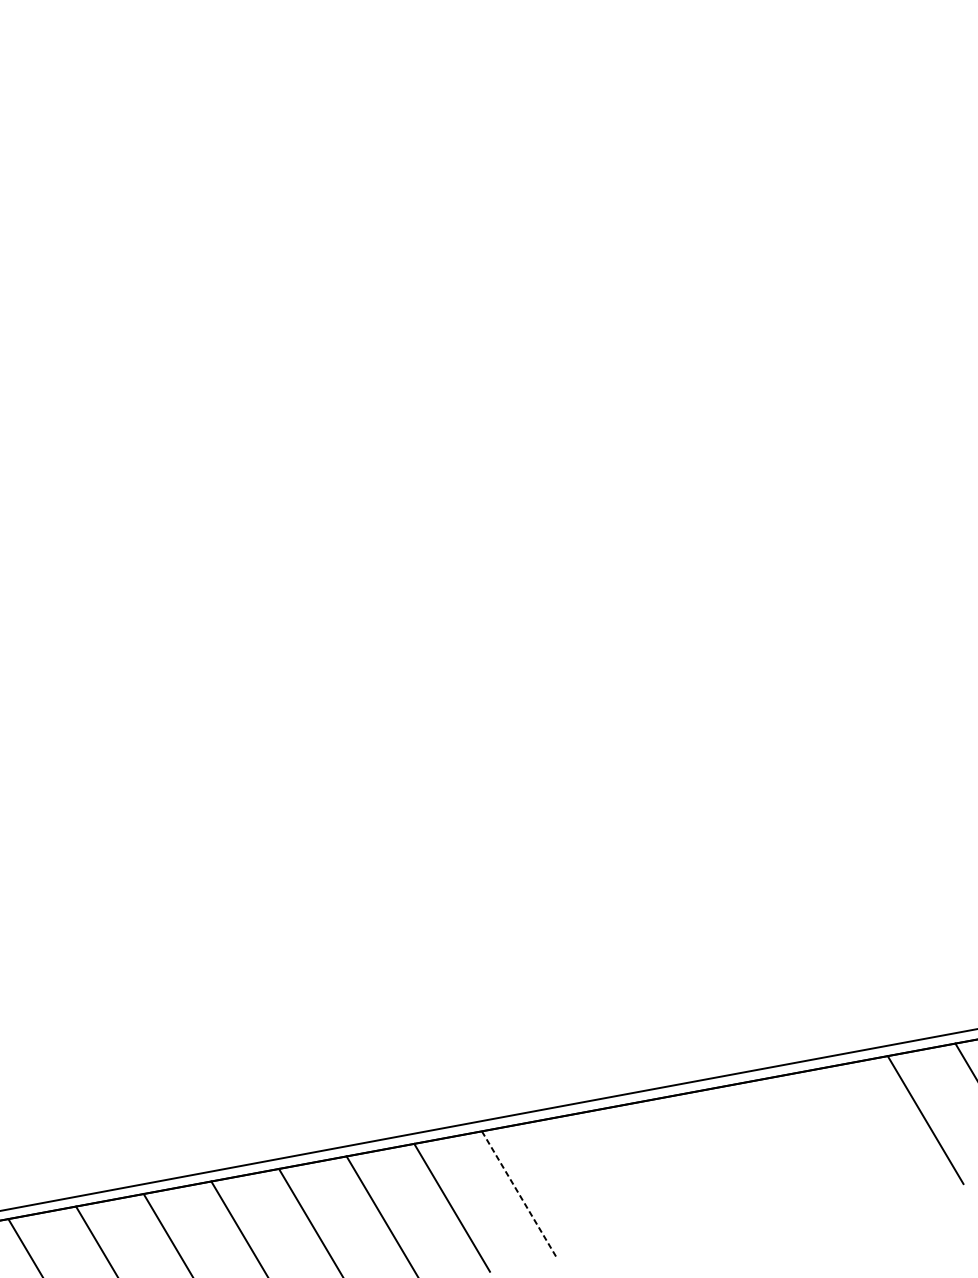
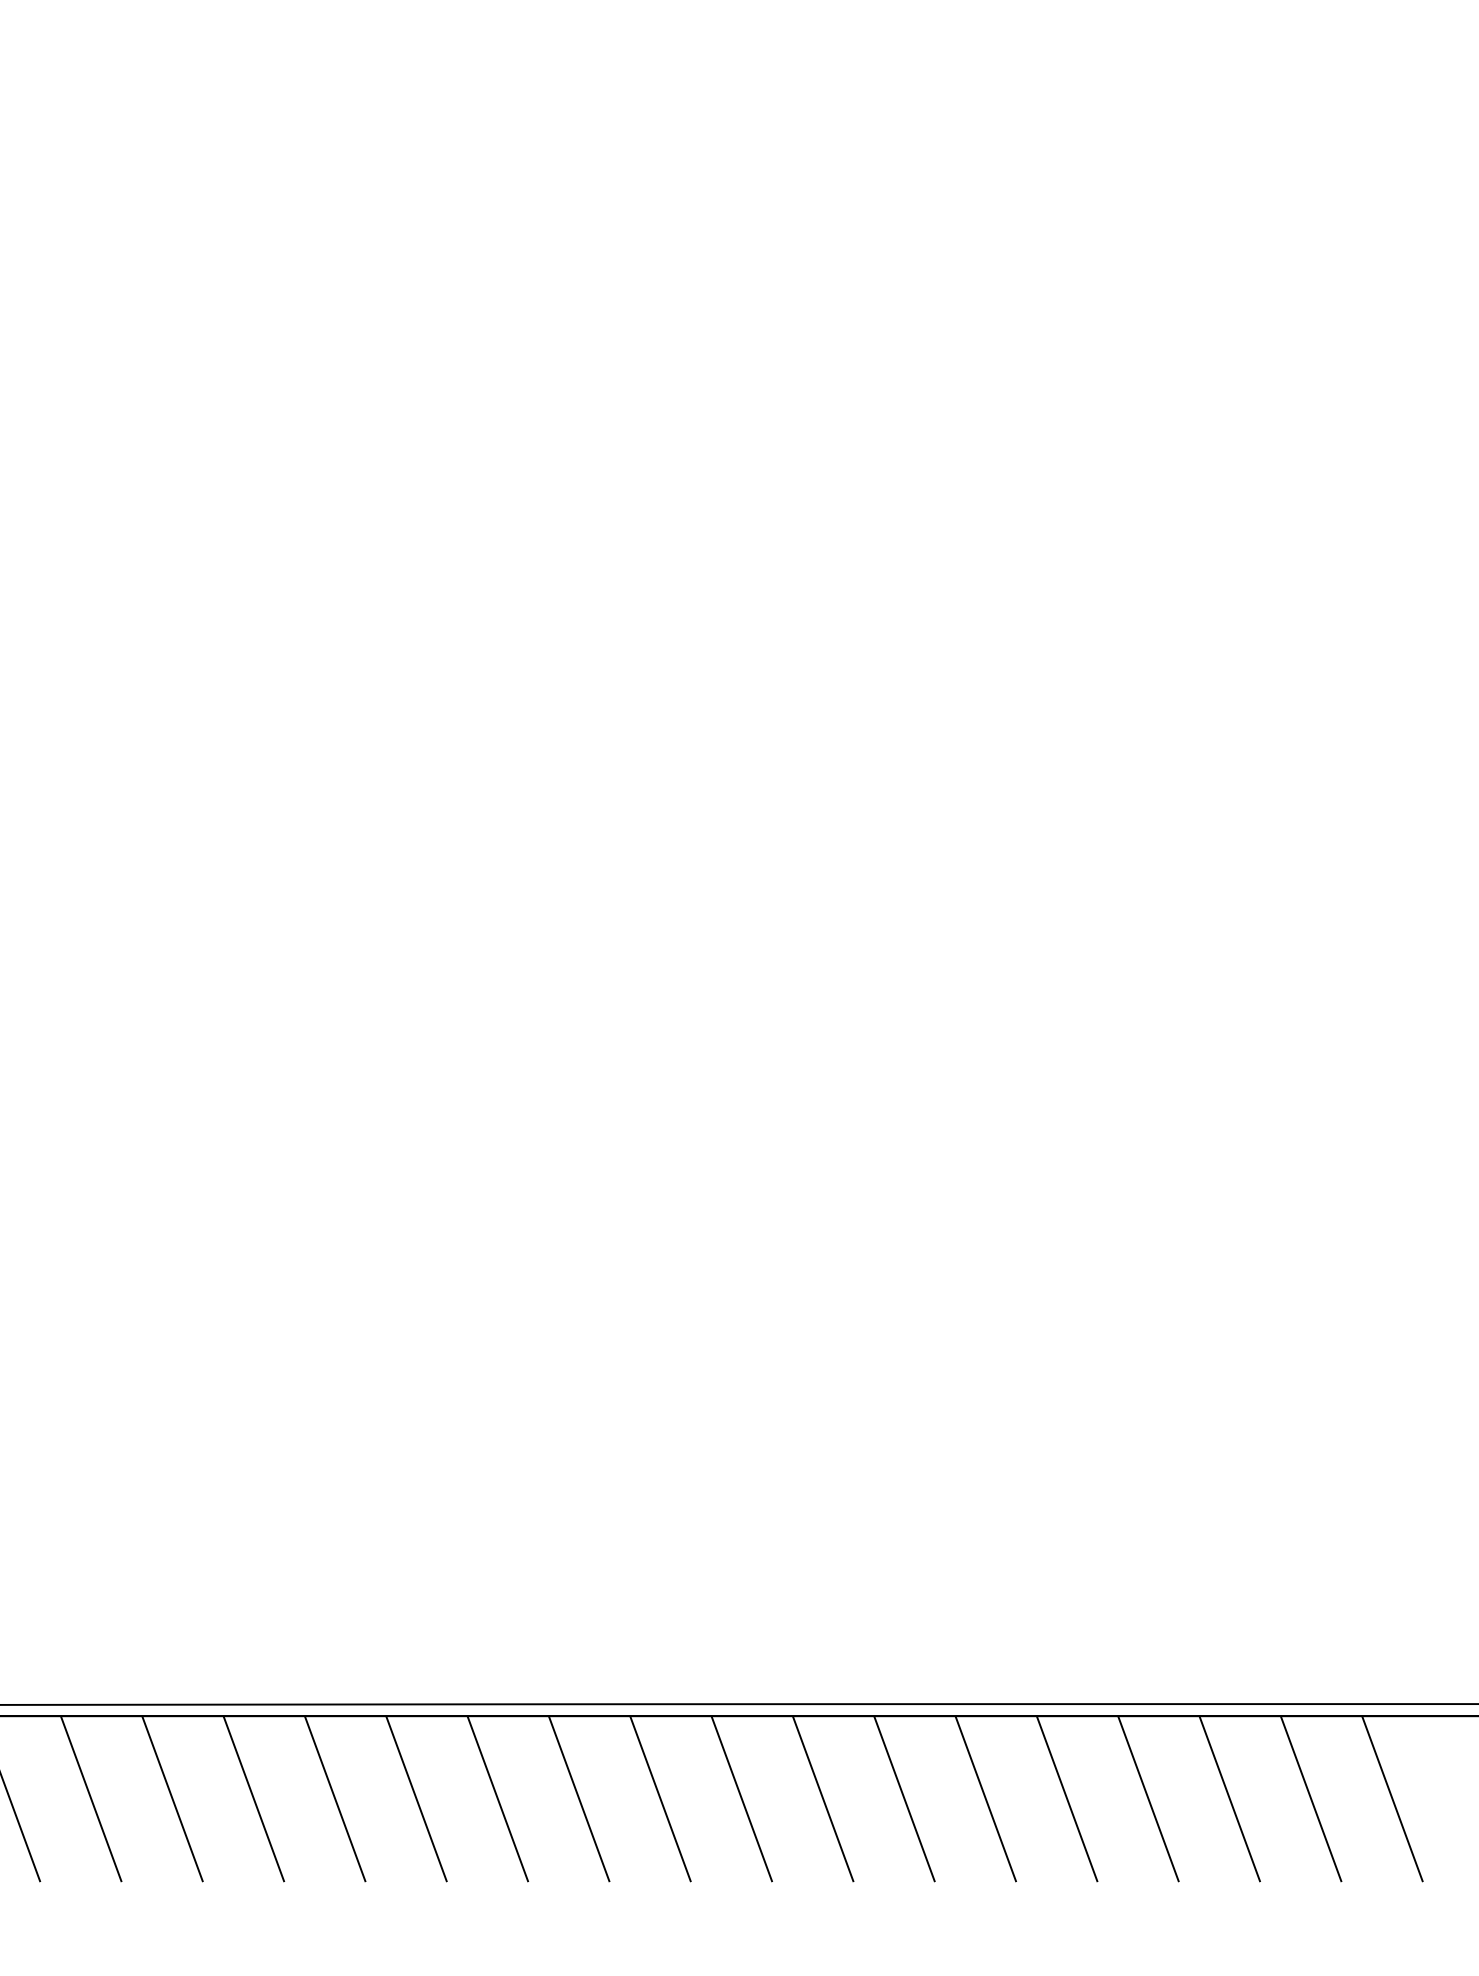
line: (857, 1132) -> (985, 1798), added
line: (790, 1144) -> (904, 1798), added
line: (722, 1157) -> (822, 1798), added
line: (654, 1170) -> (741, 1798), added
line: (587, 1182) -> (660, 1798), added
line: (520, 1195) -> (579, 1798), dashed -> solid

